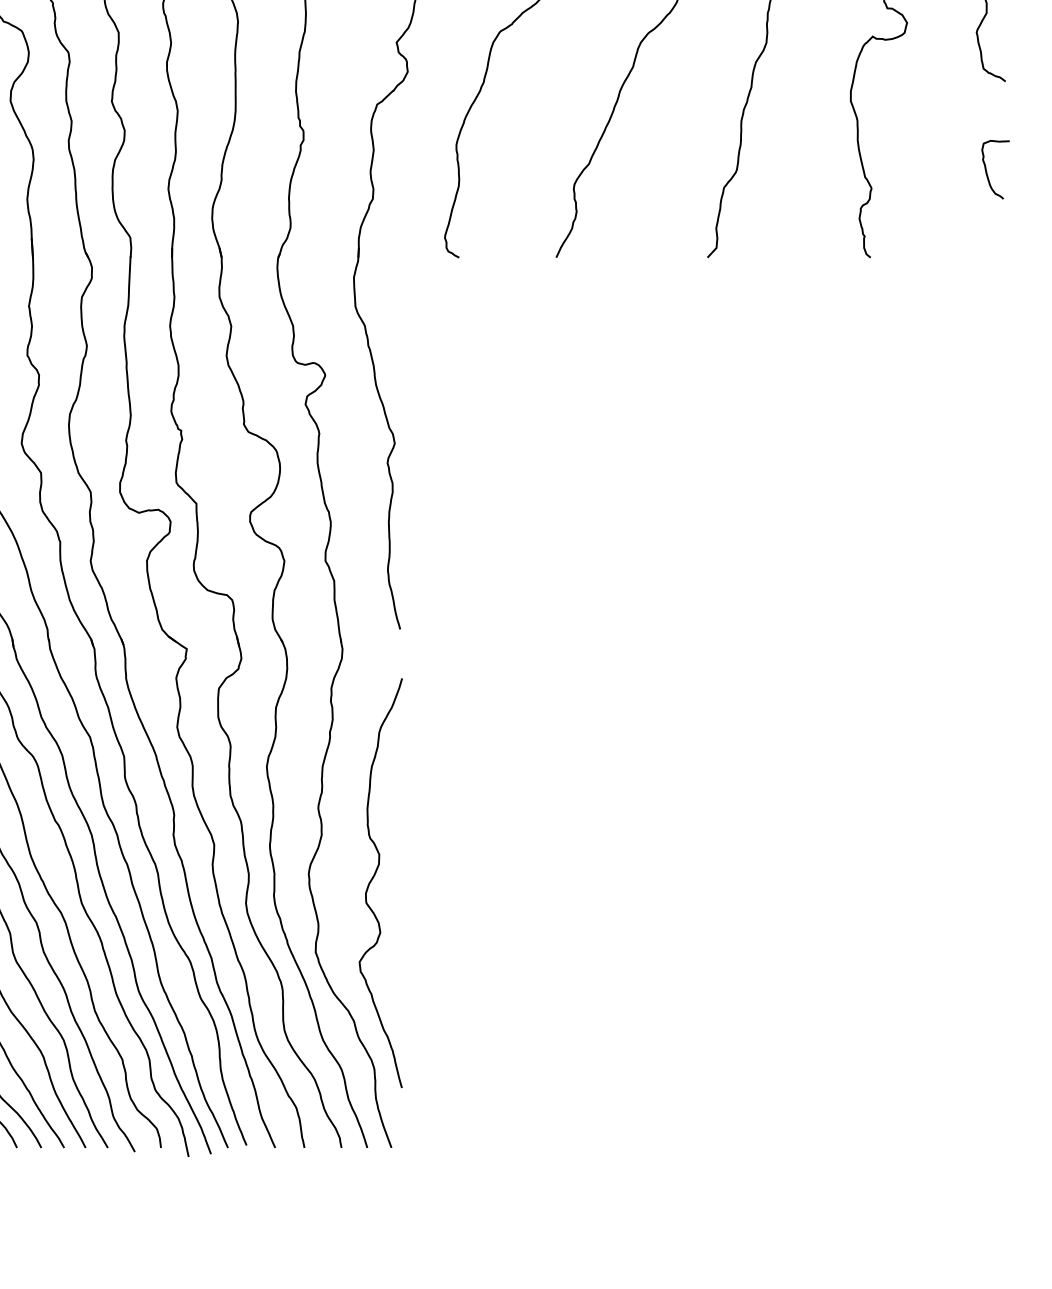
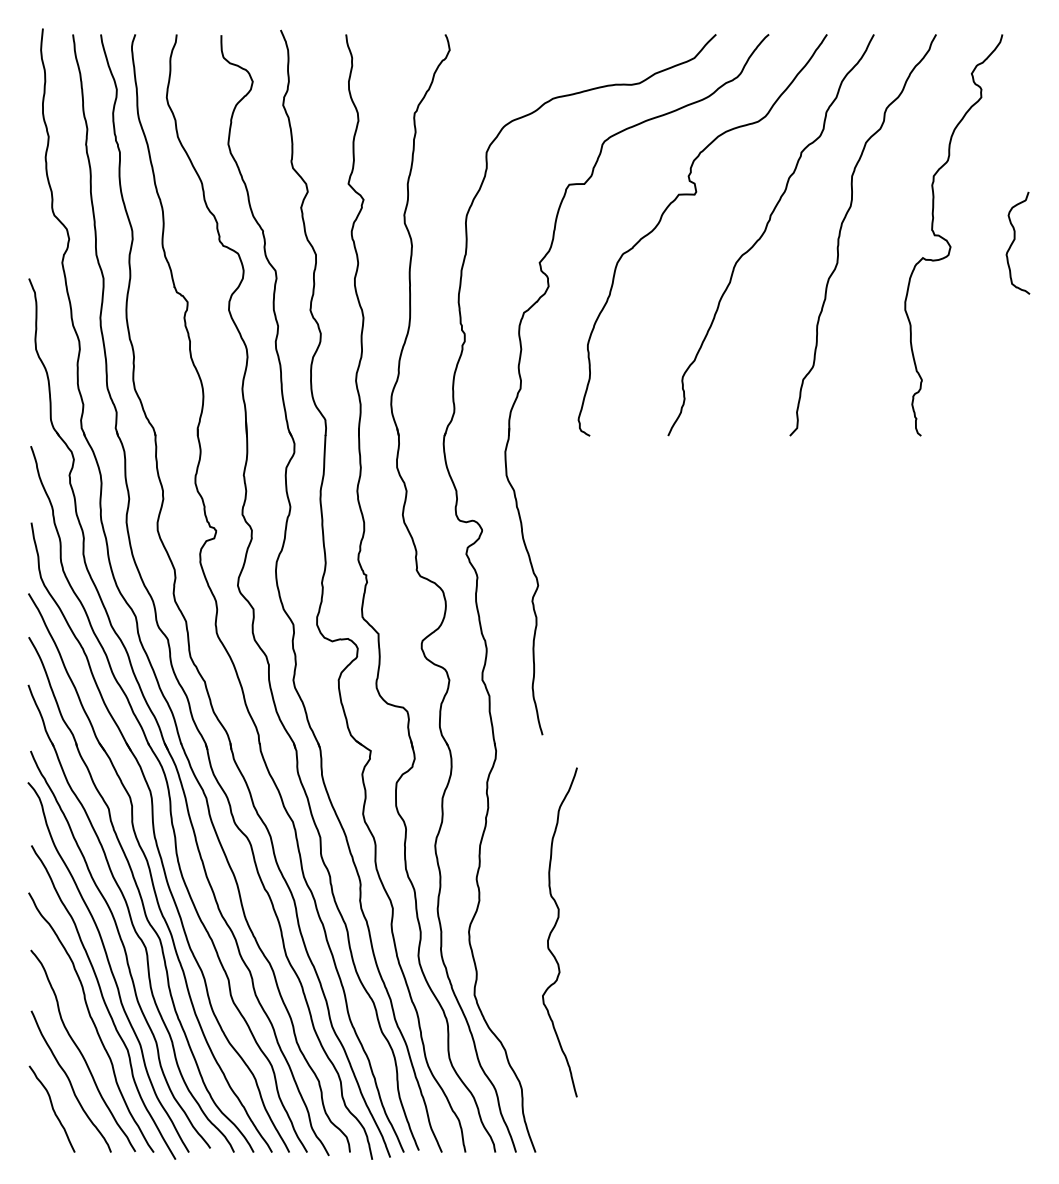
curve: (987, 171) -> (1015, 366), removed
curve: (372, 880) -> (553, 930), moved

